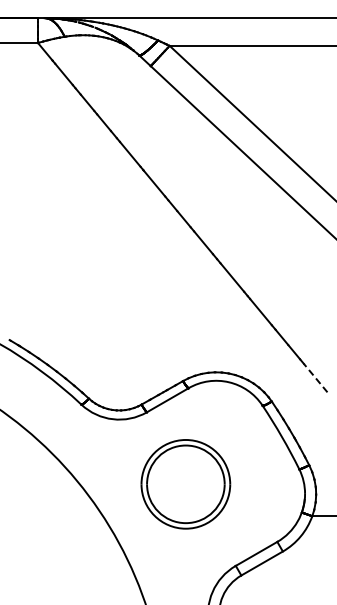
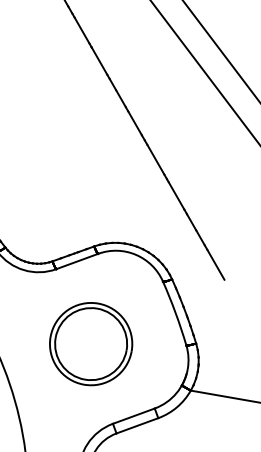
line: (315, 378) -> (215, 265), dashed -> solid
part: (185, 484) -> (90, 344), moved

